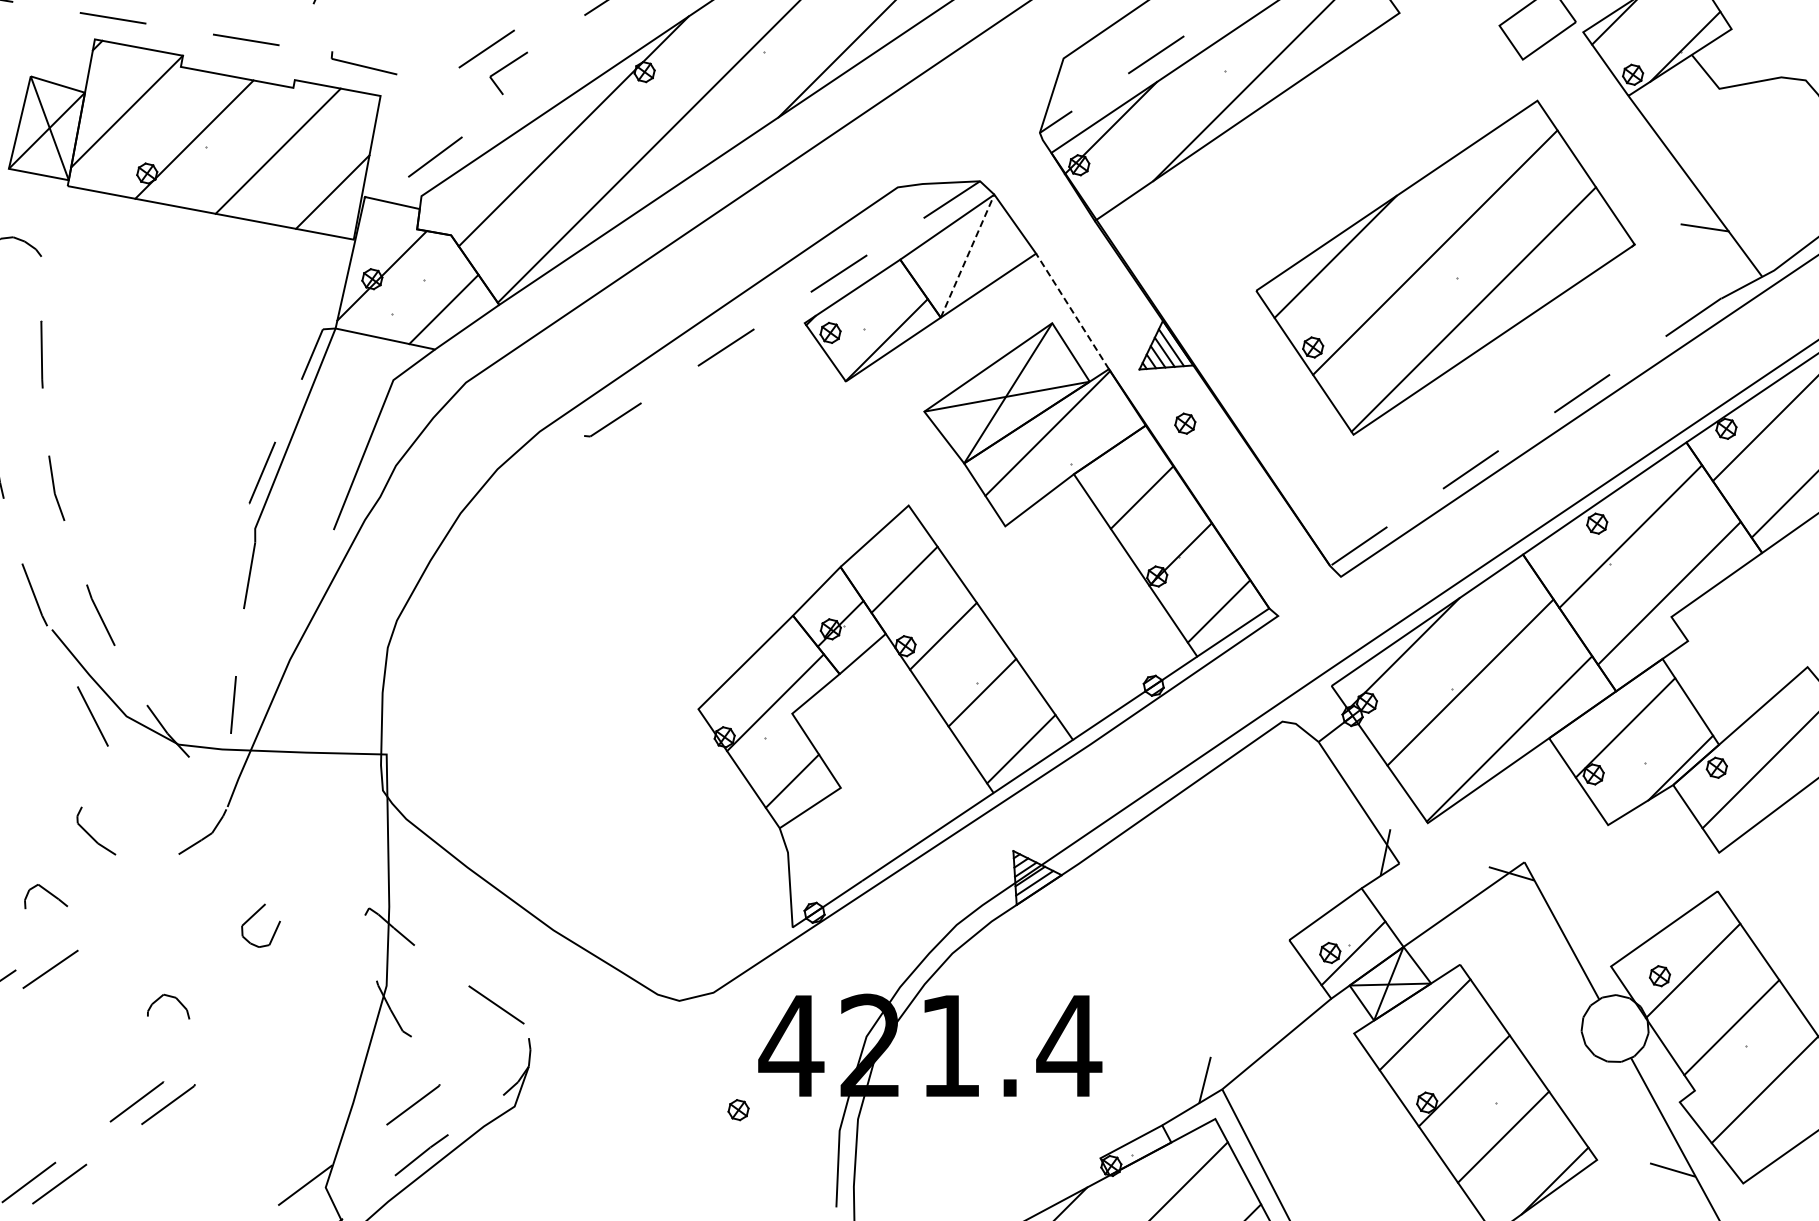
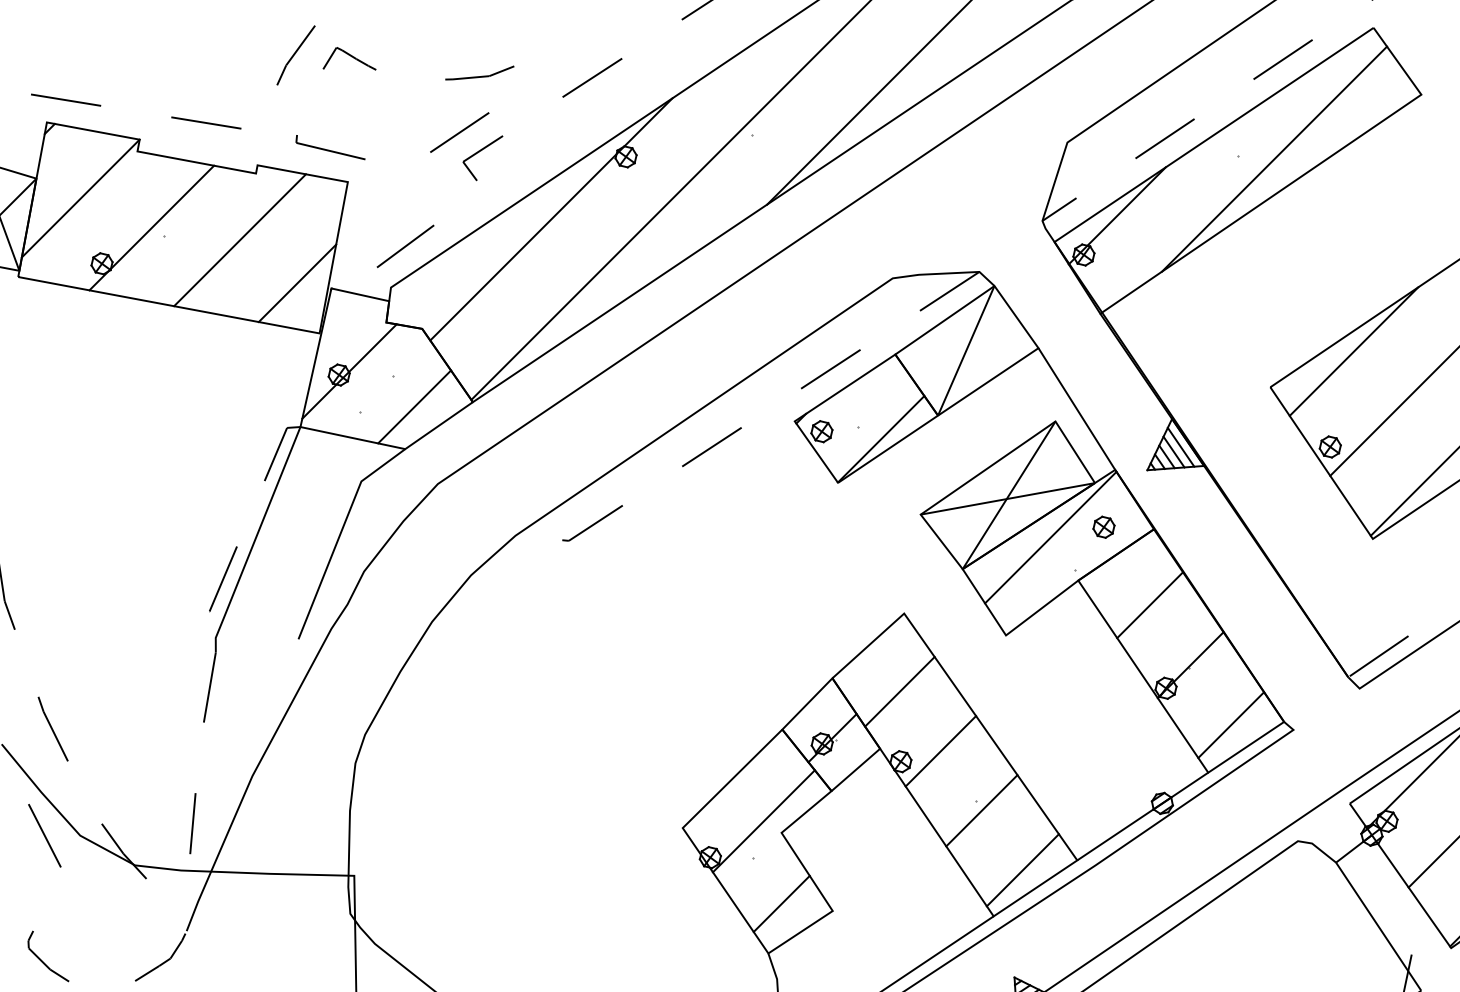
line: (967, 255) -> (966, 350), dashed -> solid
line: (1072, 311) -> (1076, 409), dashed -> solid
part: (1185, 423) -> (1104, 527), moved

